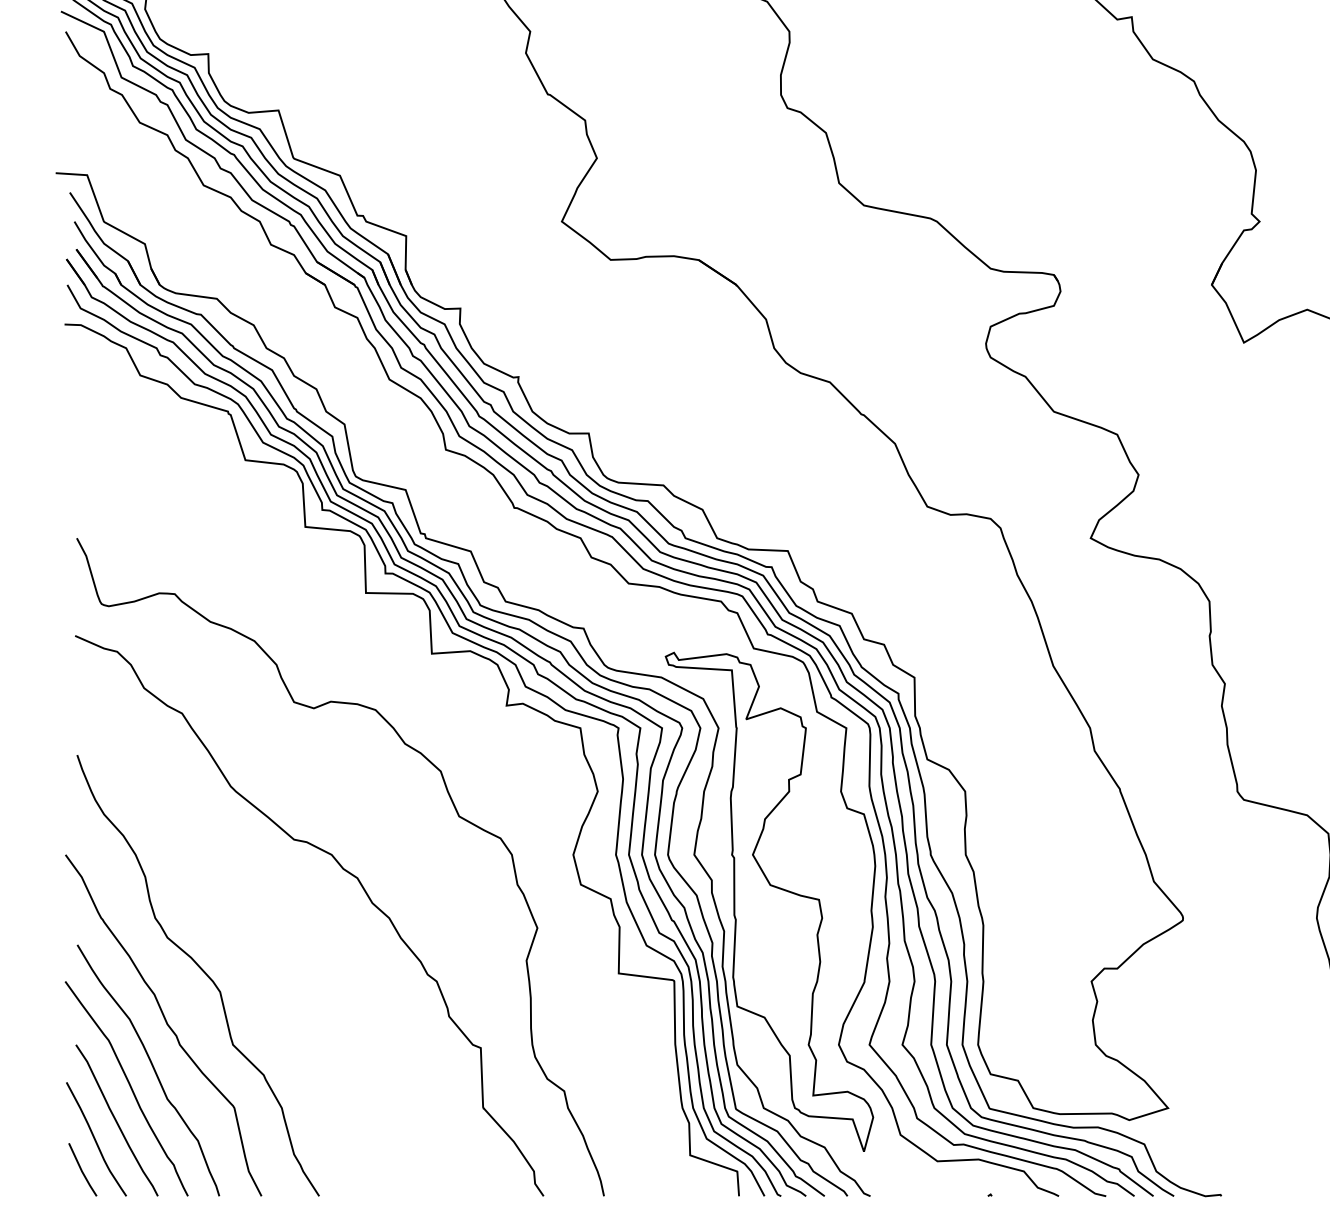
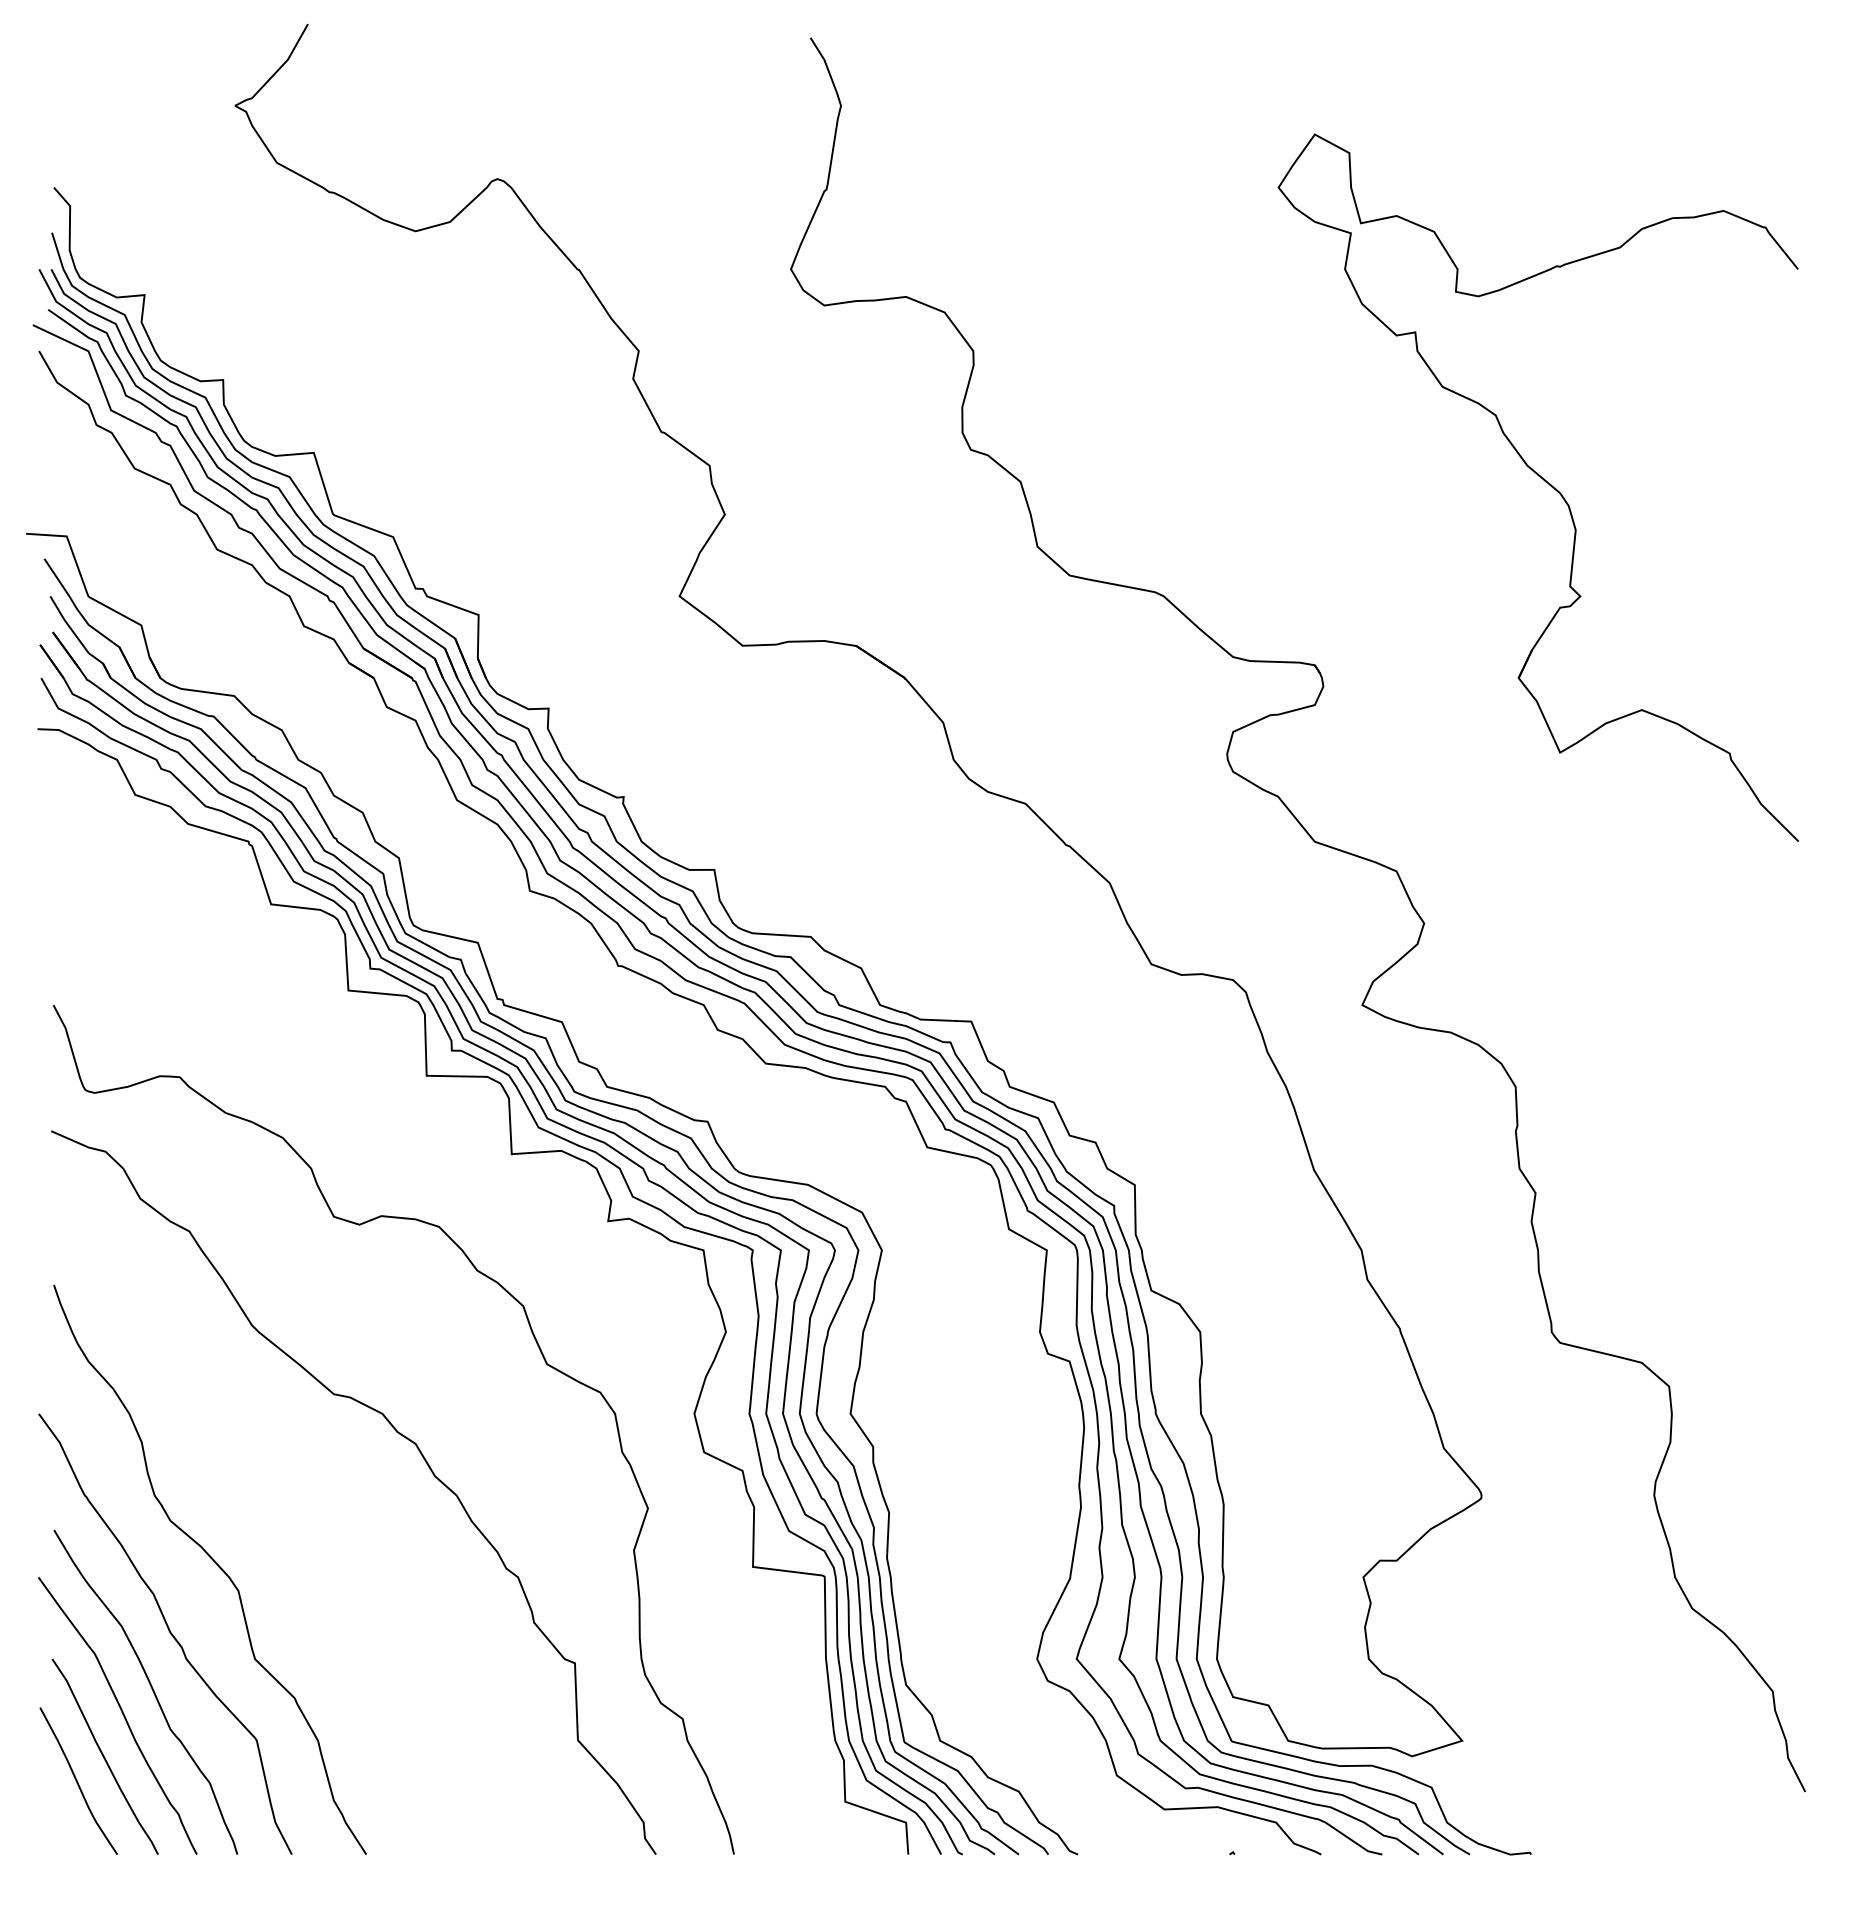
part: (769, 901) -> (947, 1474), removed
line: (82, 1169) -> (60, 1820), removed

